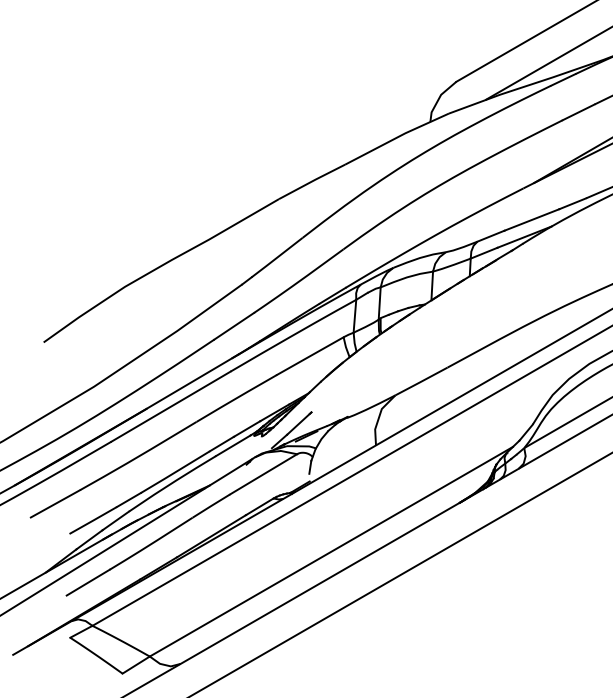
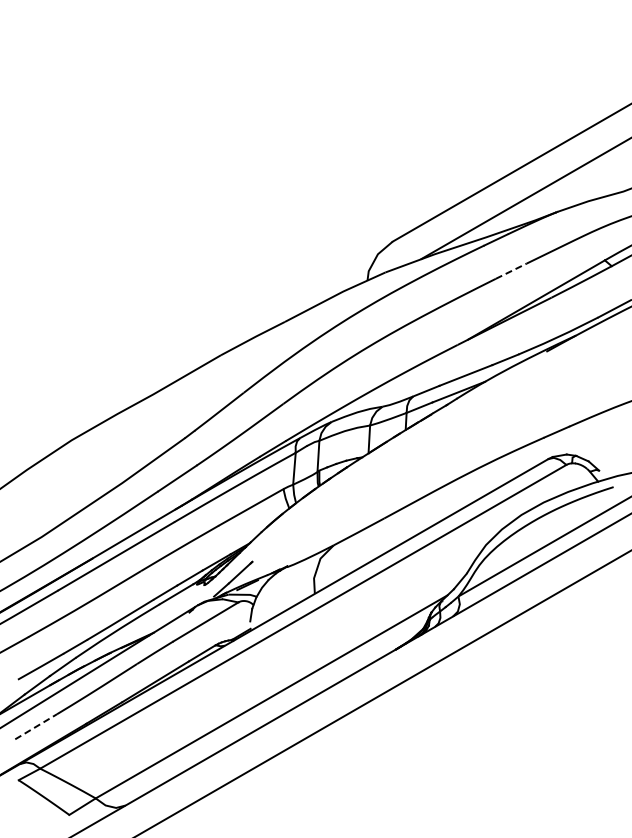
line: (578, 112) -> (511, 271), solid -> dashed
line: (88, 582) -> (36, 726), solid -> dashed

